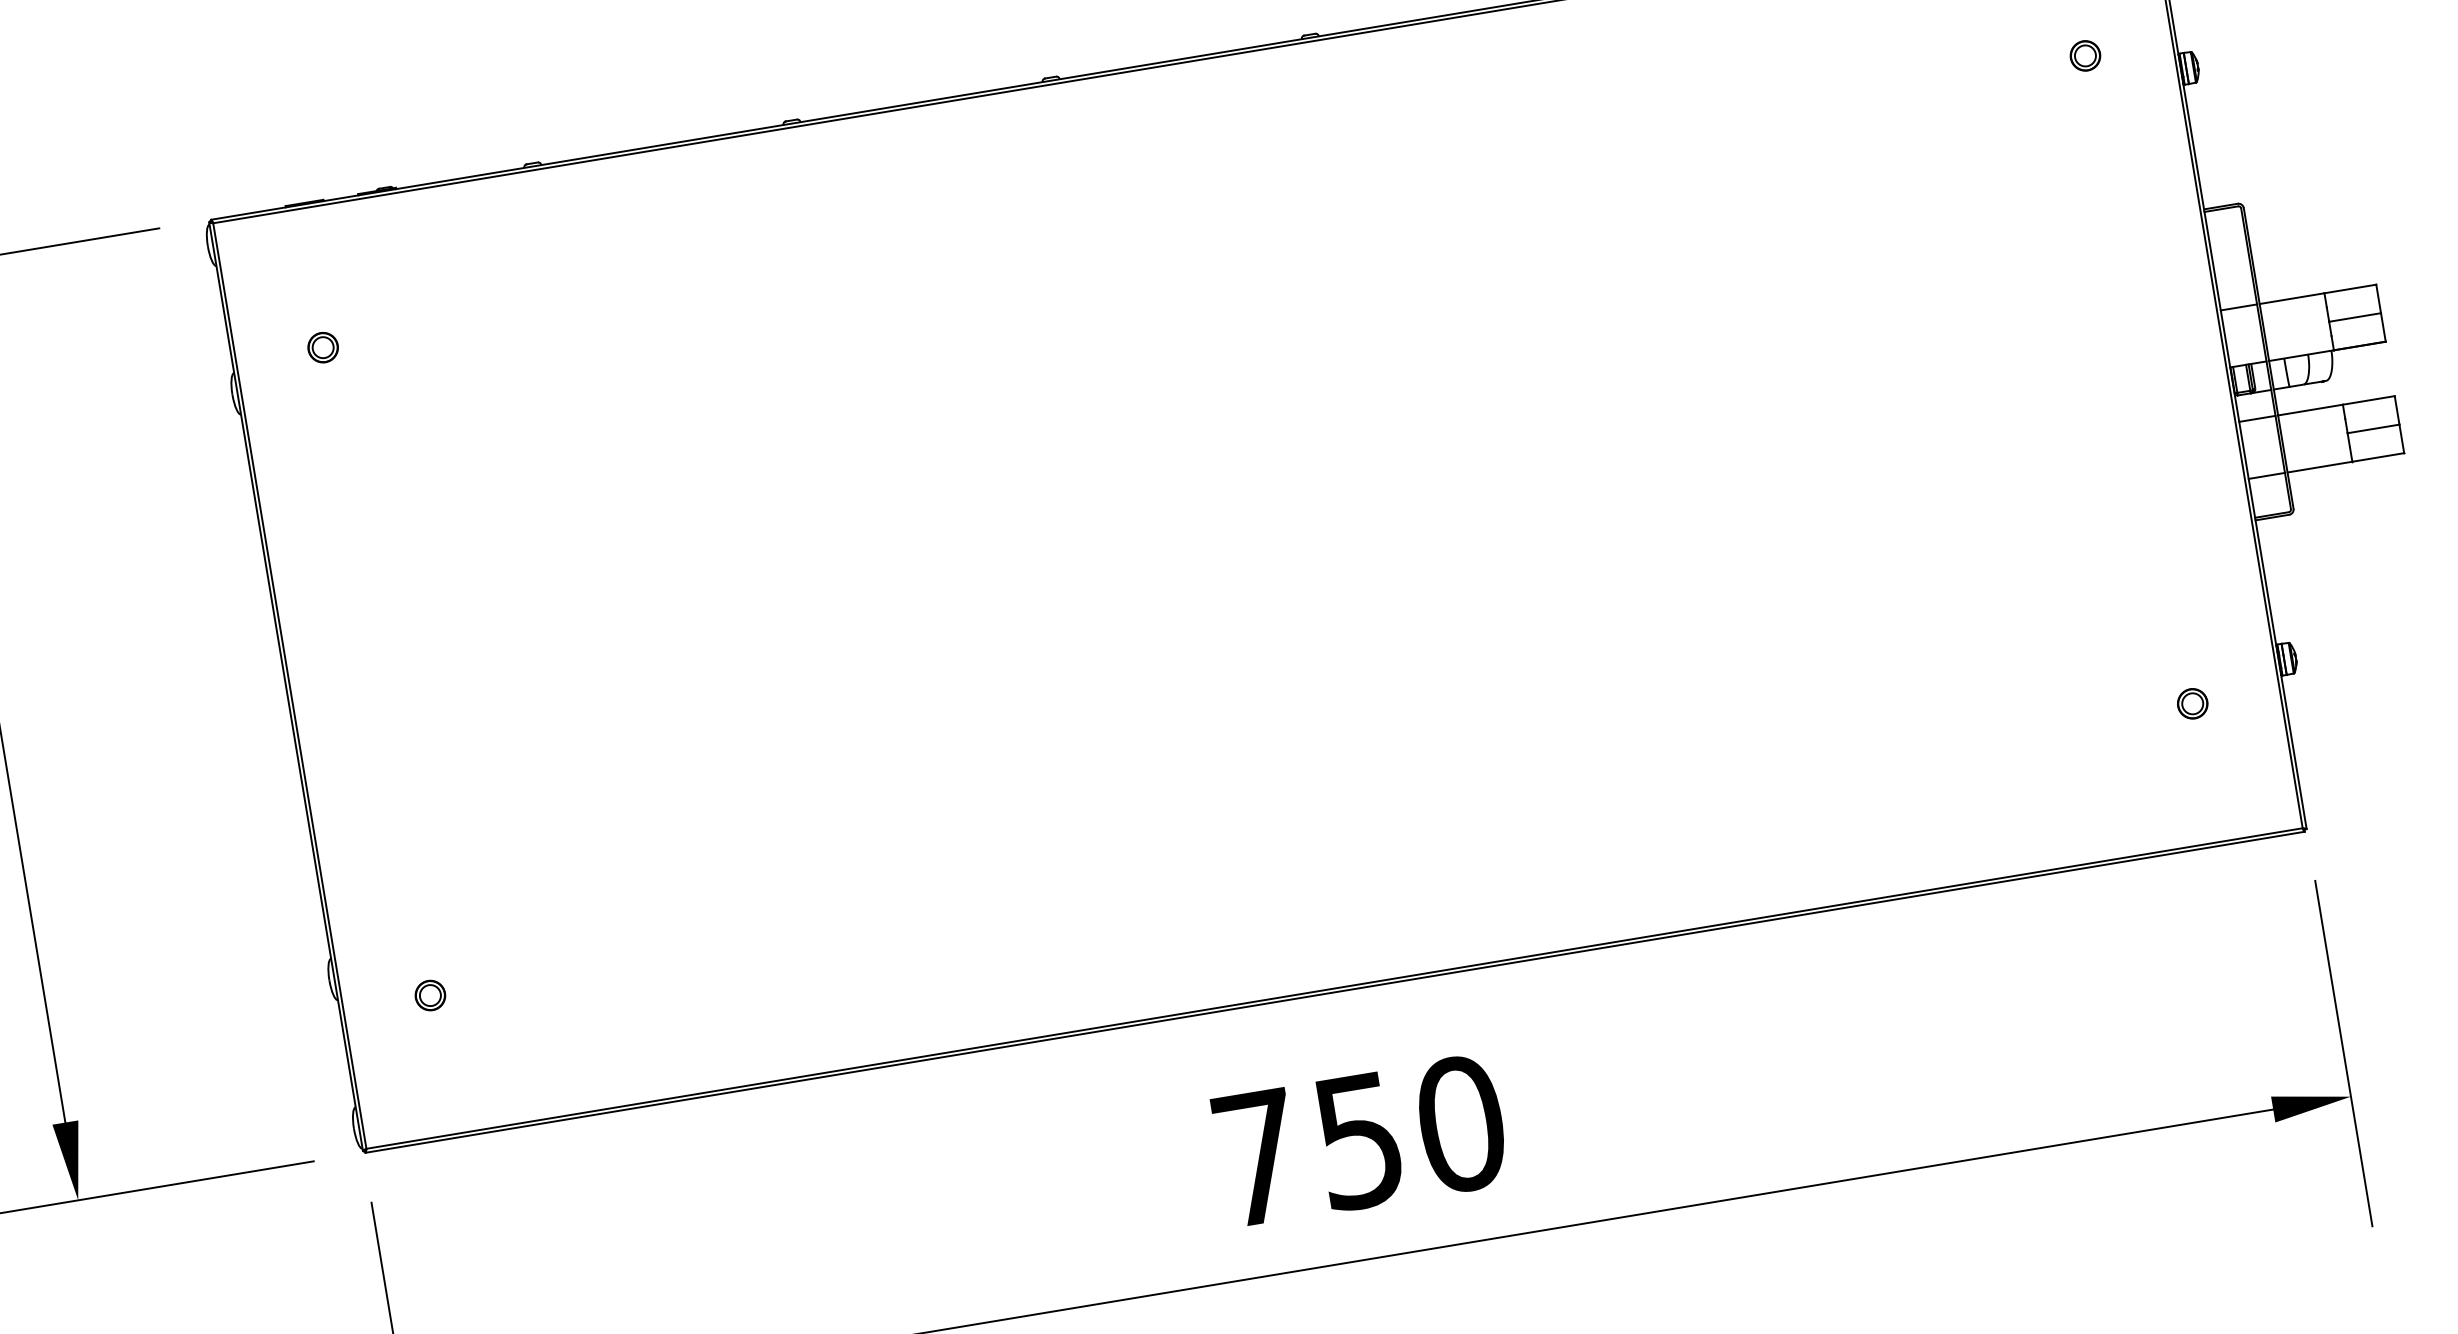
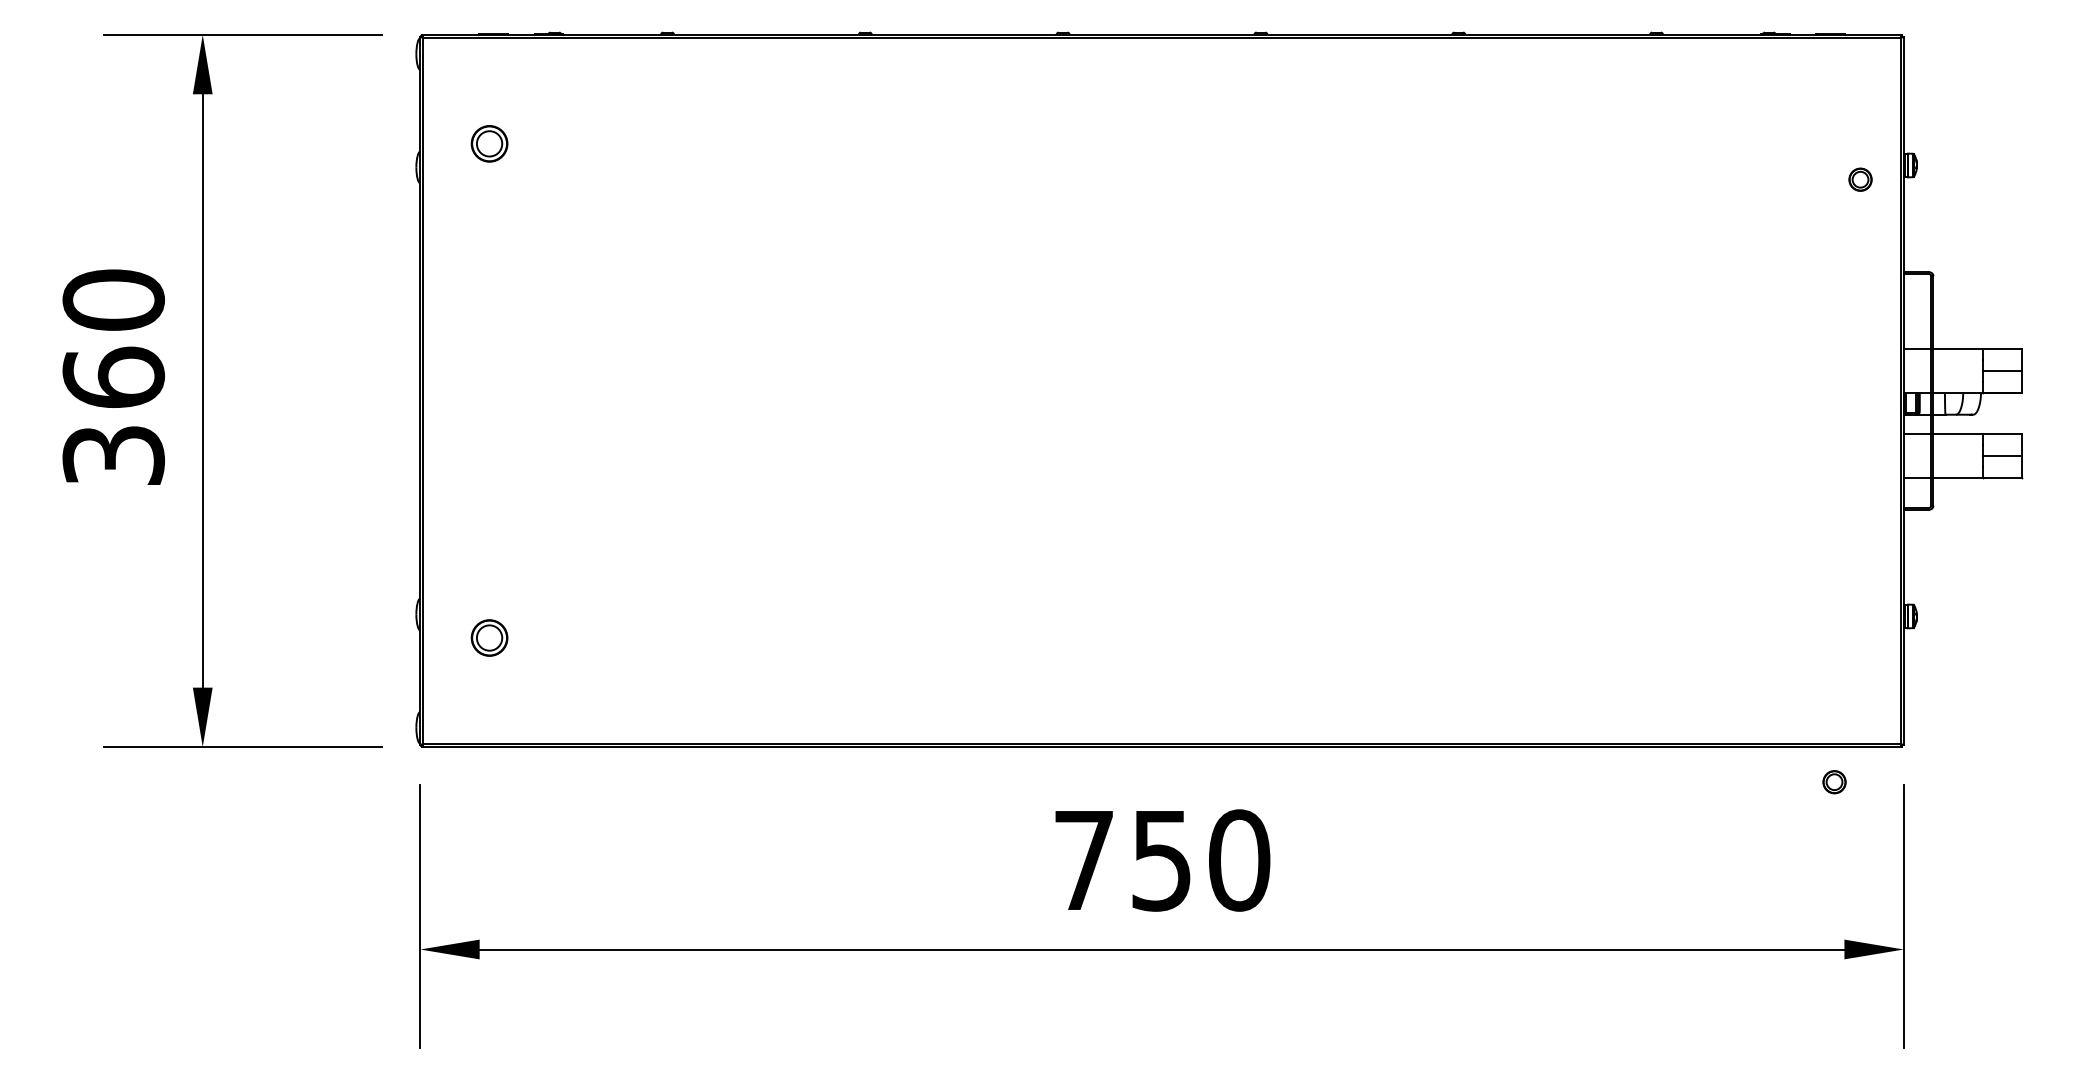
part: (2085, 55) -> (1860, 179), moved
part: (323, 347) -> (489, 143), size x1.6
part: (2192, 704) -> (1834, 782), moved
part: (430, 995) -> (489, 638), size x1.6

